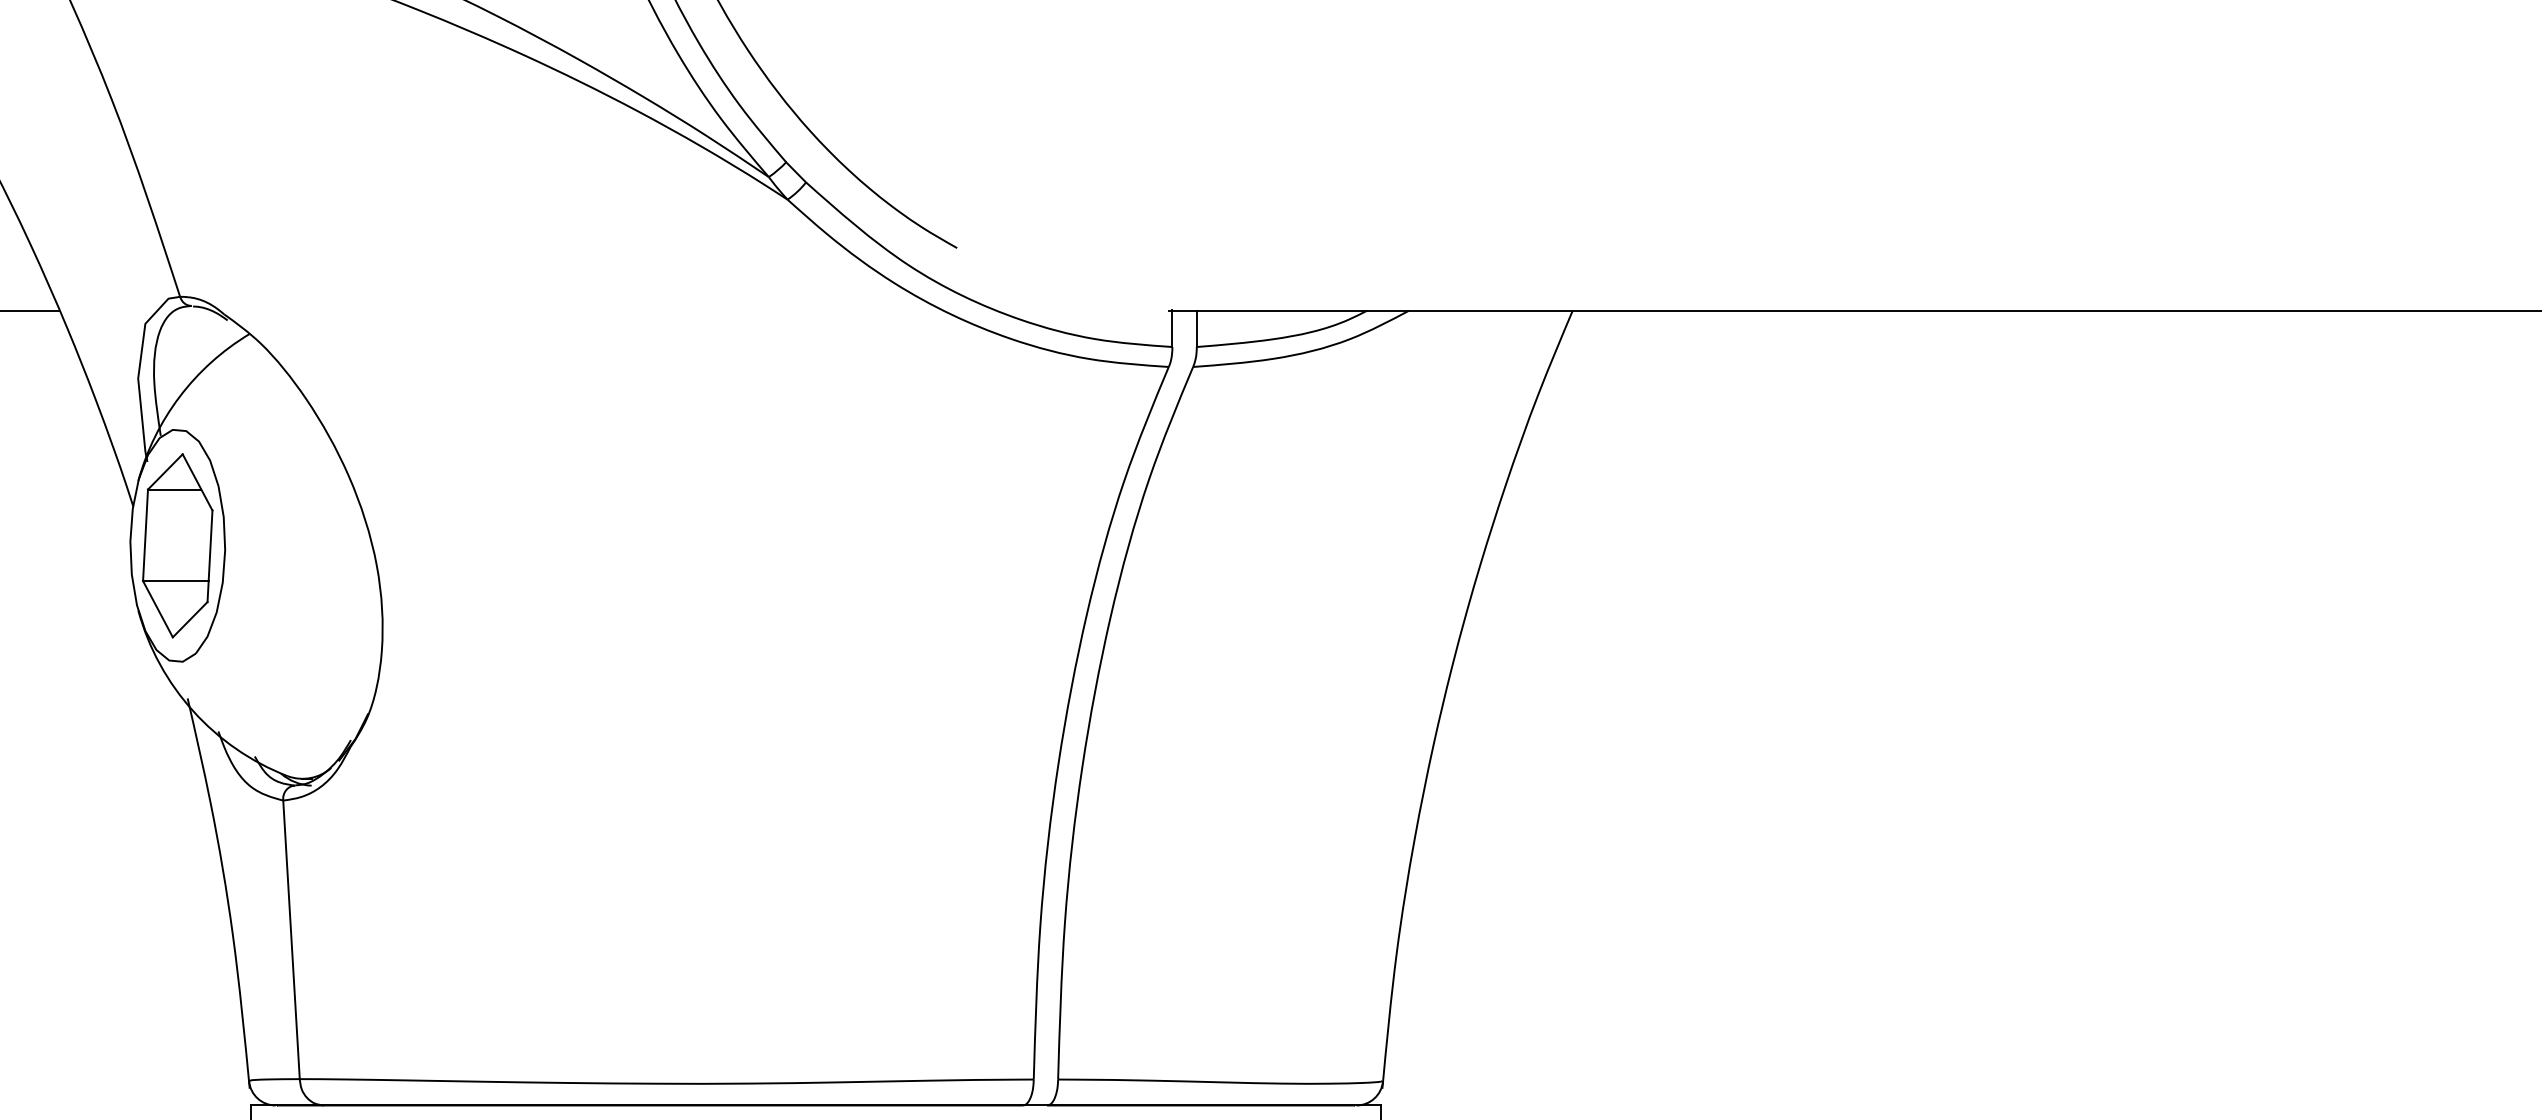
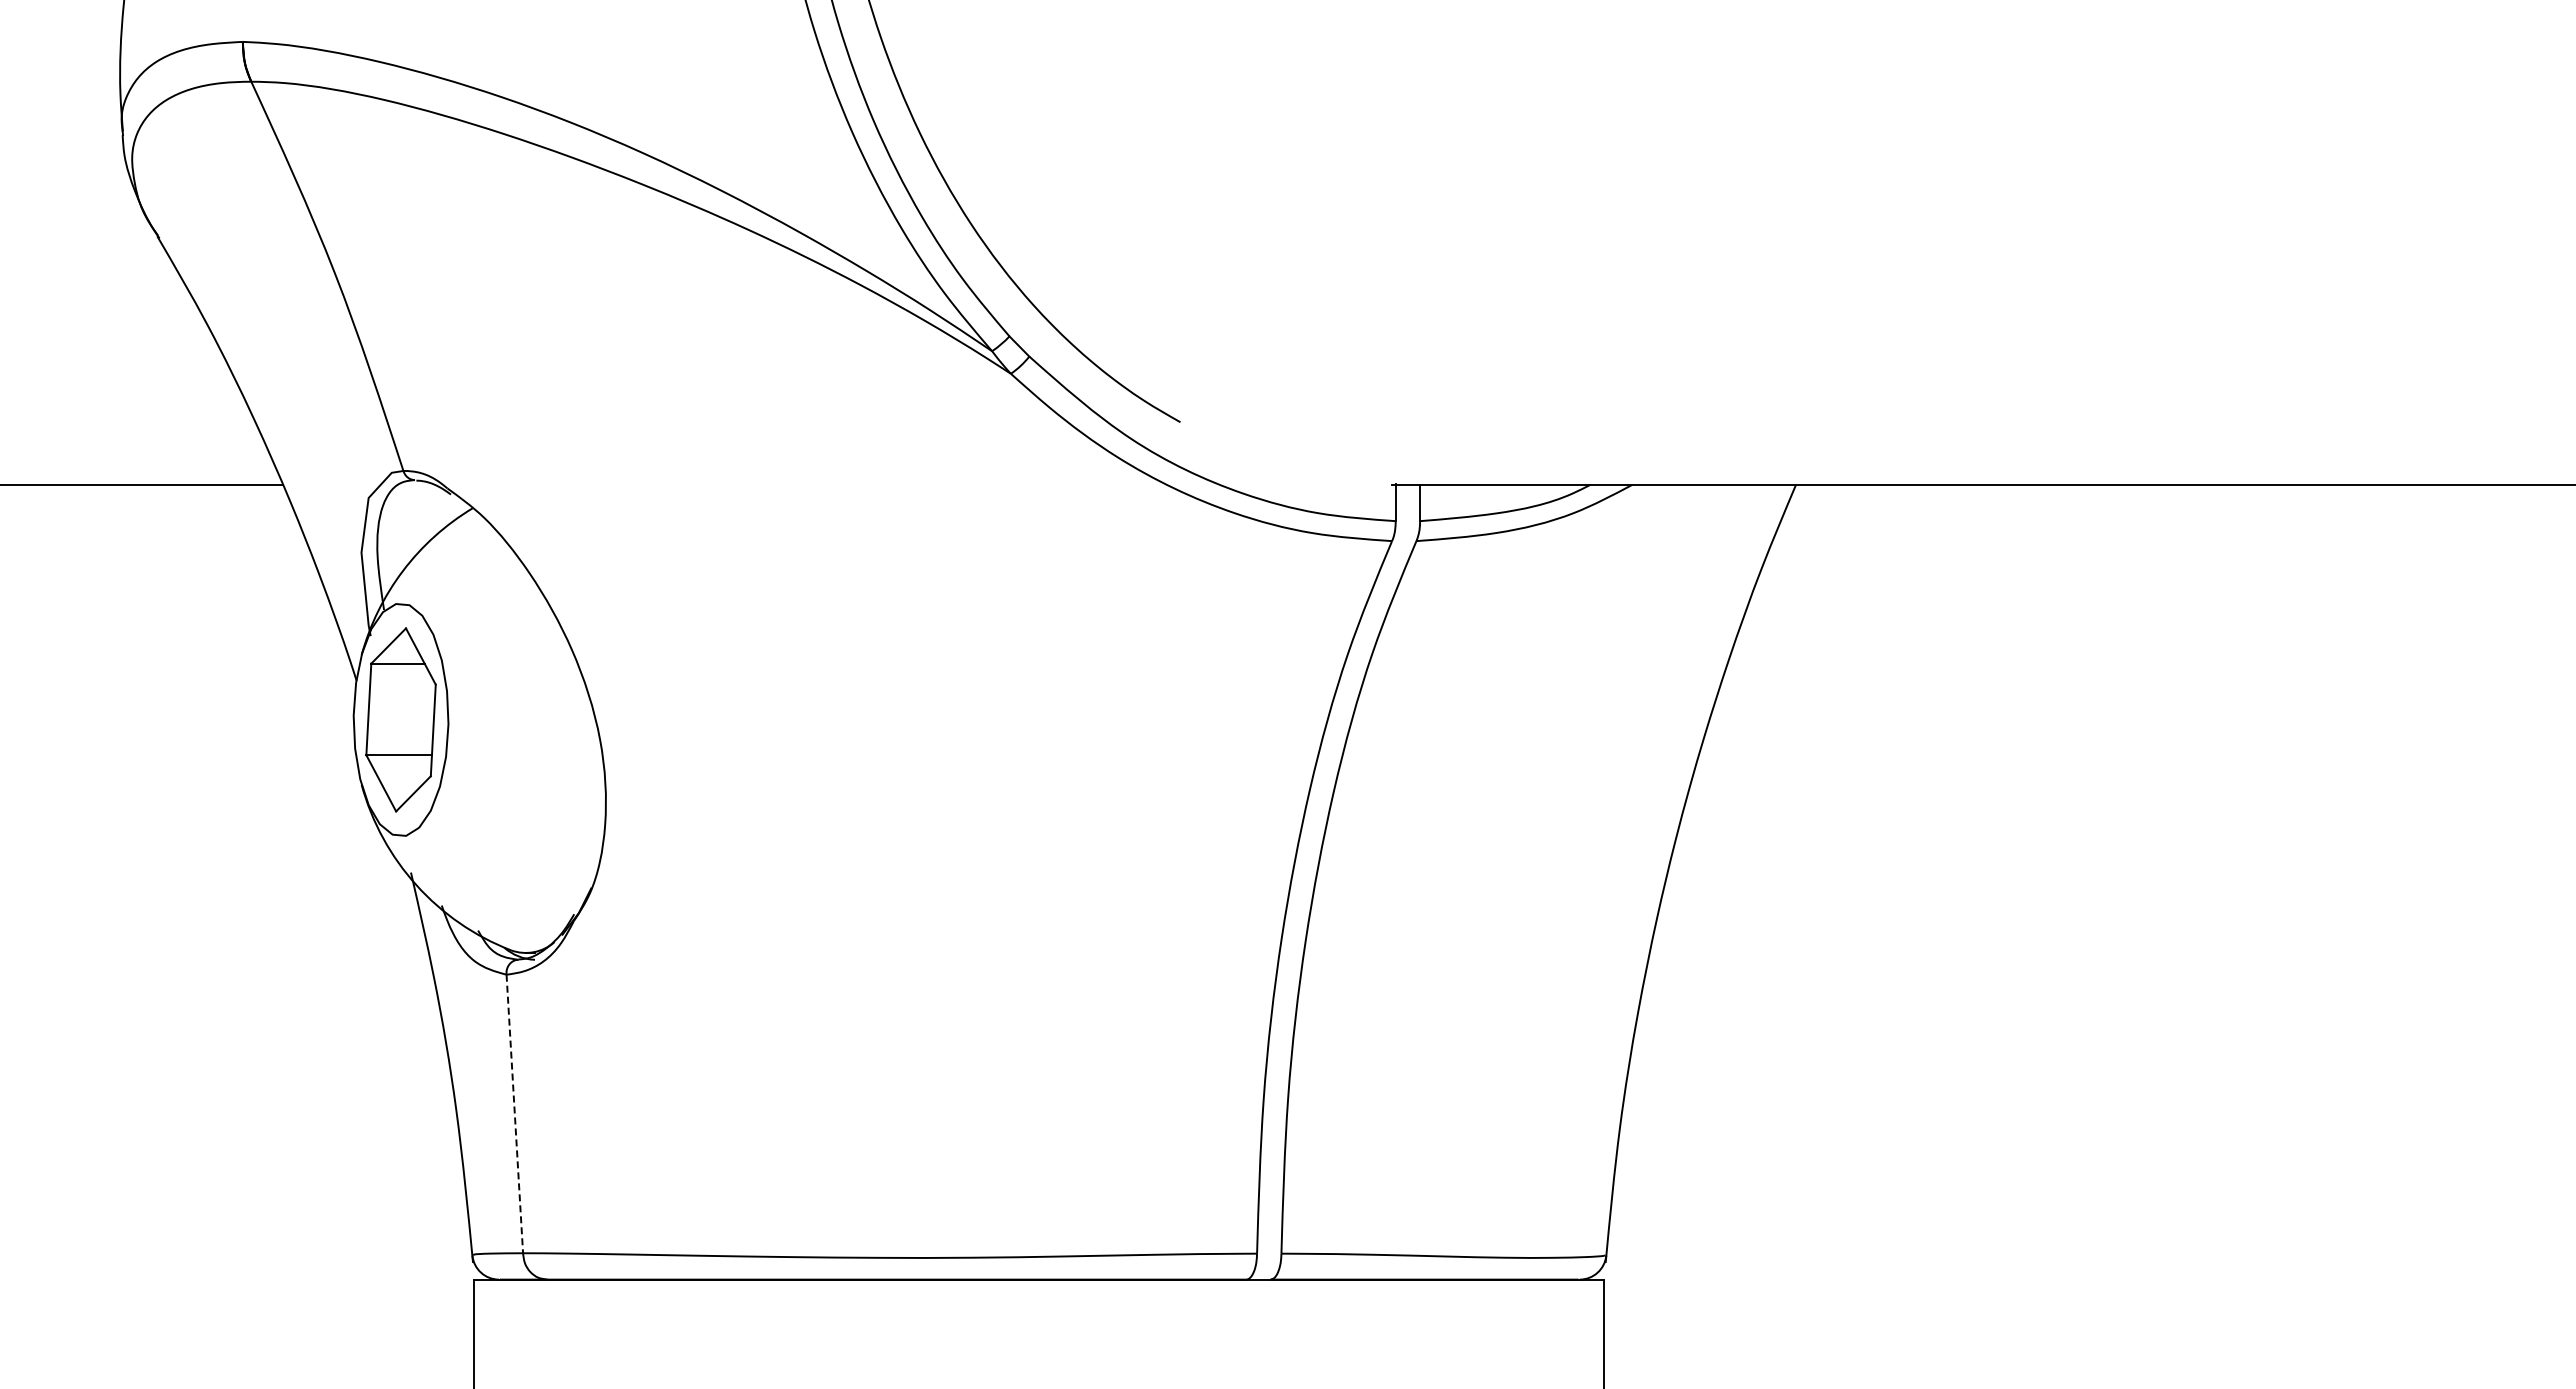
line: (291, 939) -> (514, 1113), solid -> dashed

